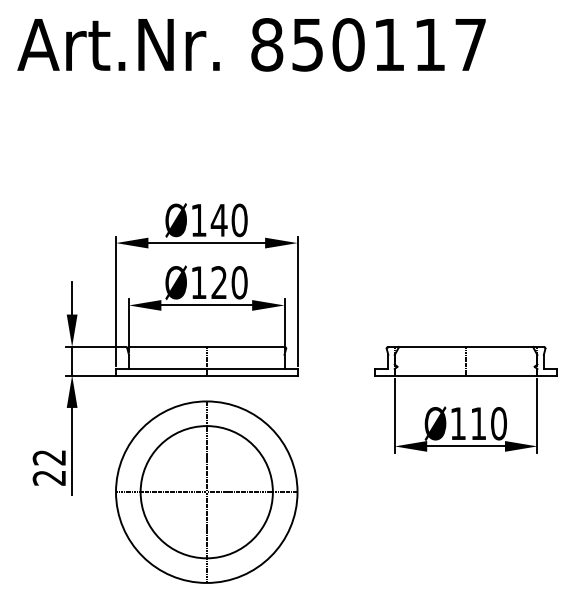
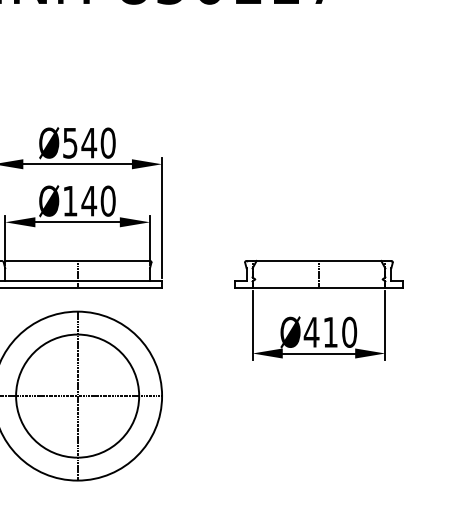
text: (198, 220) -> (69, 143), Ø140 -> Ø540
text: (218, 282) -> (88, 200), Ø120 -> Ø140
text: (457, 423) -> (310, 332), Ø110 -> Ø410

